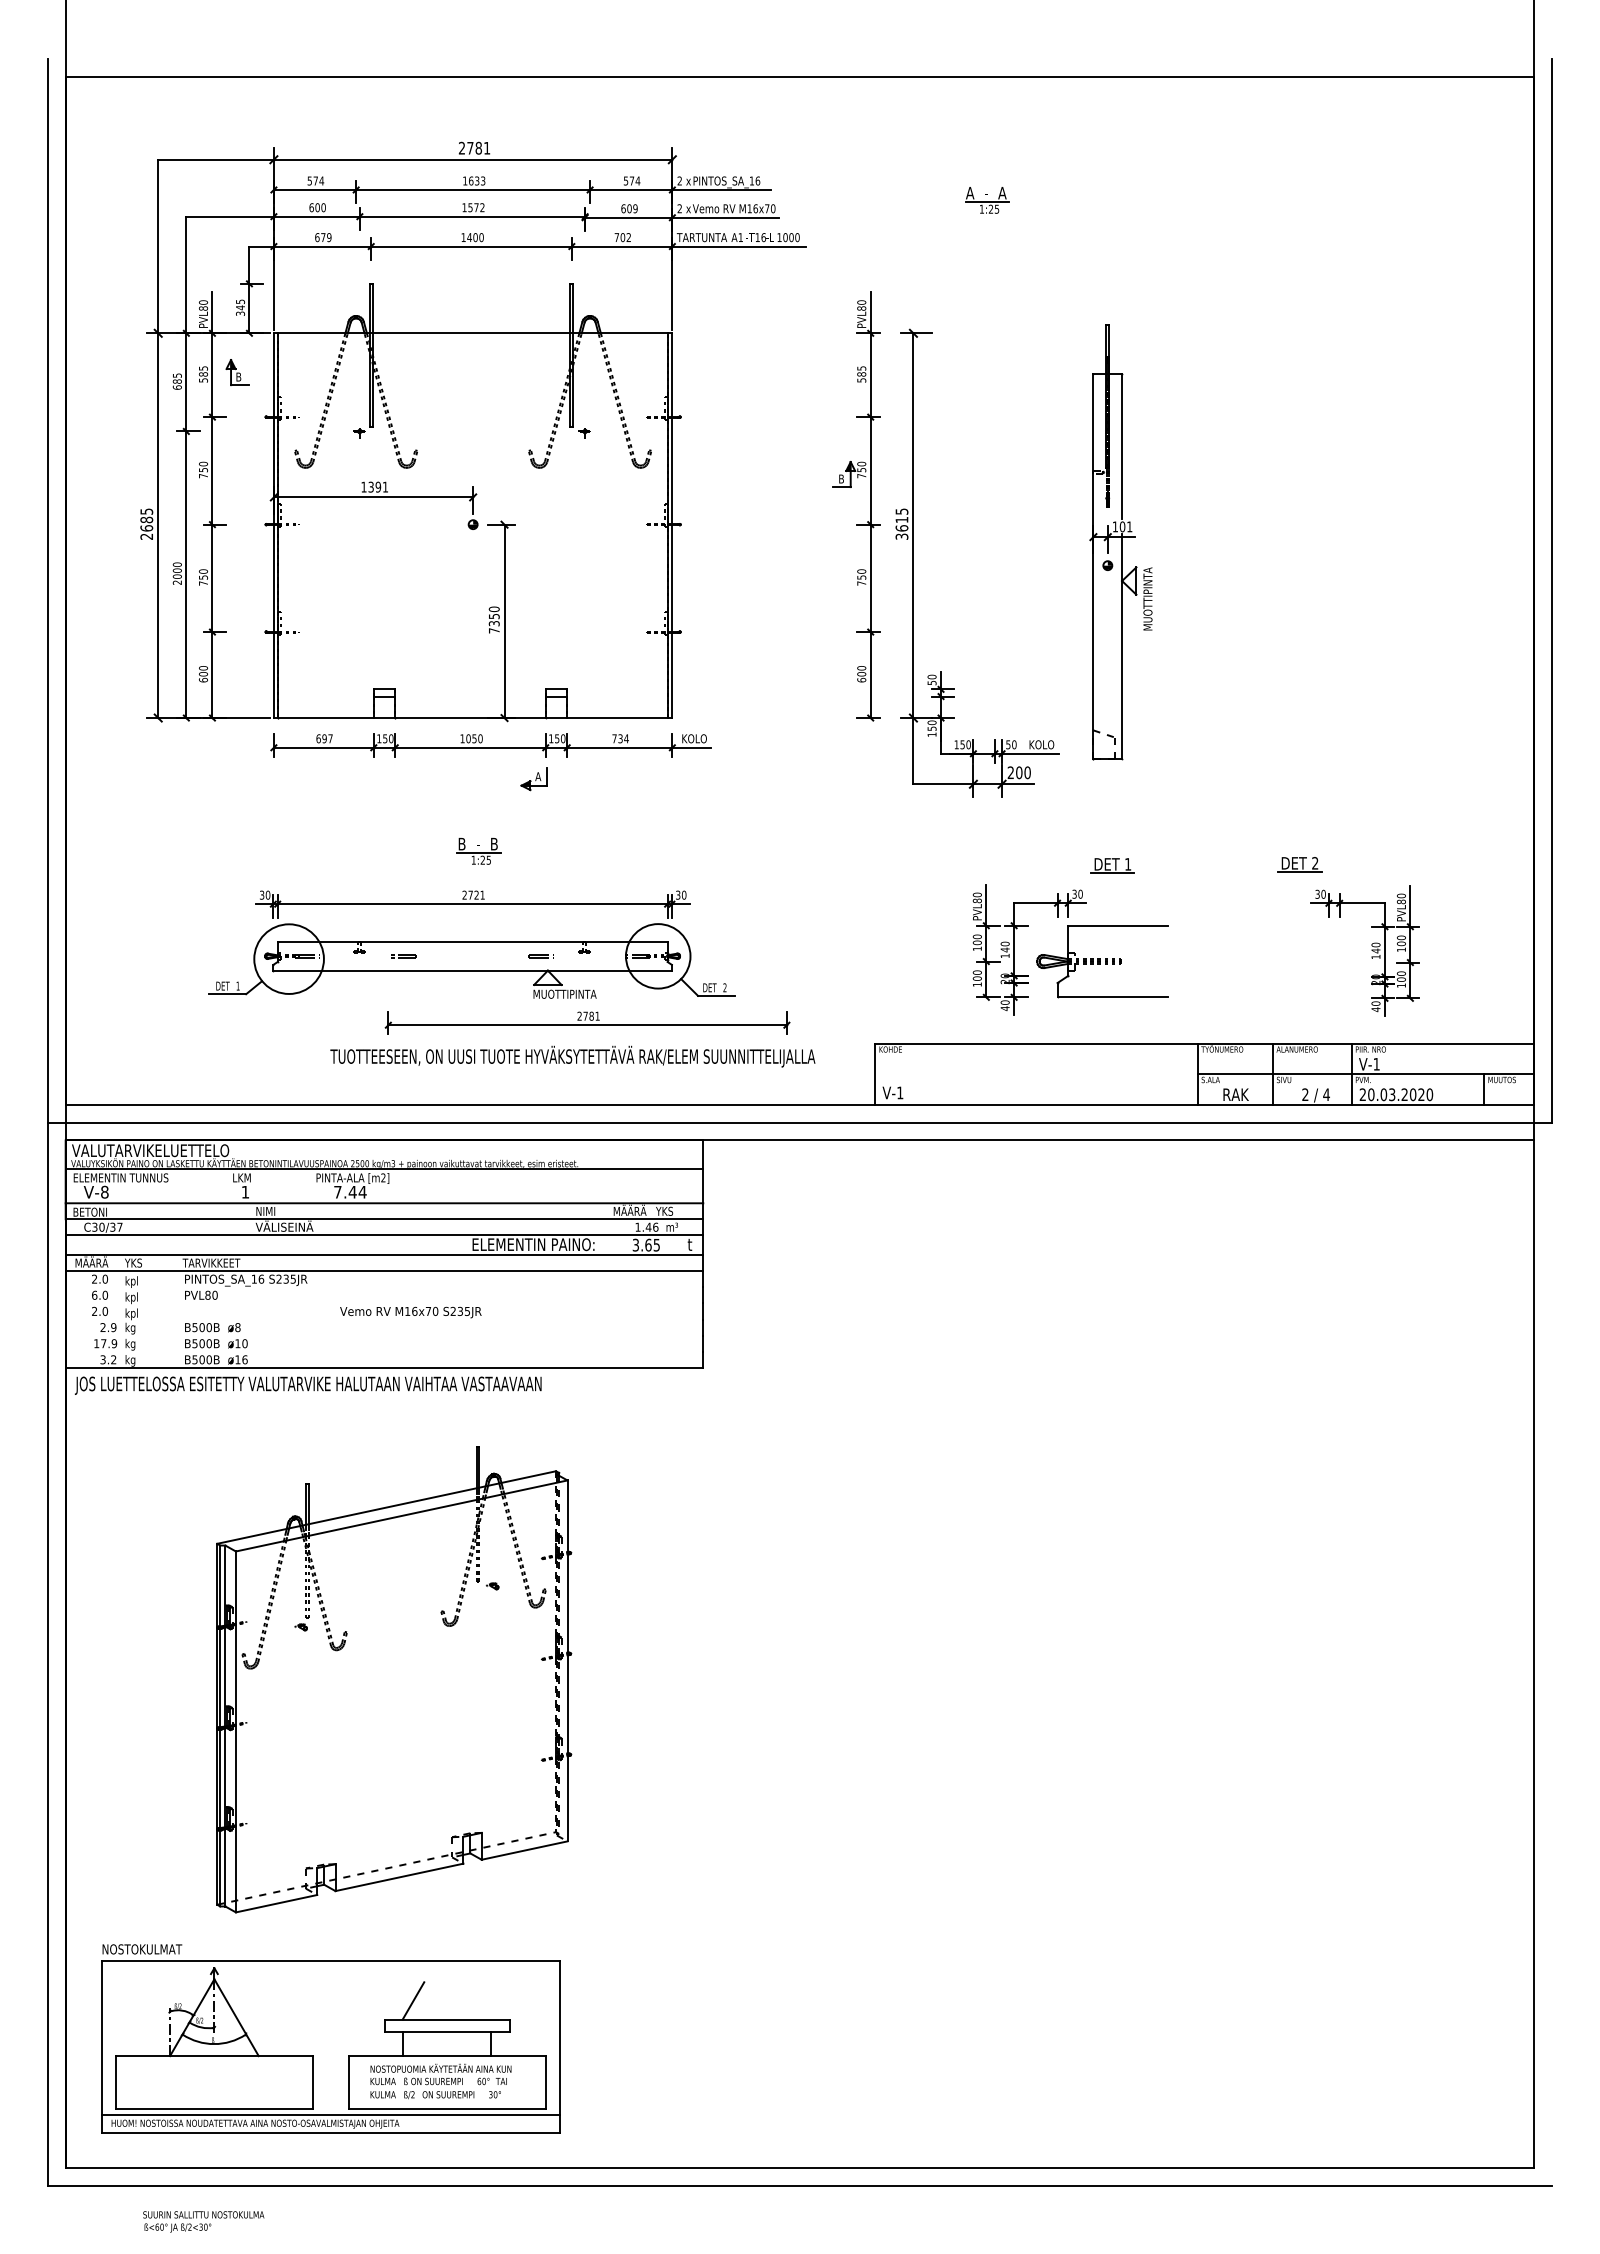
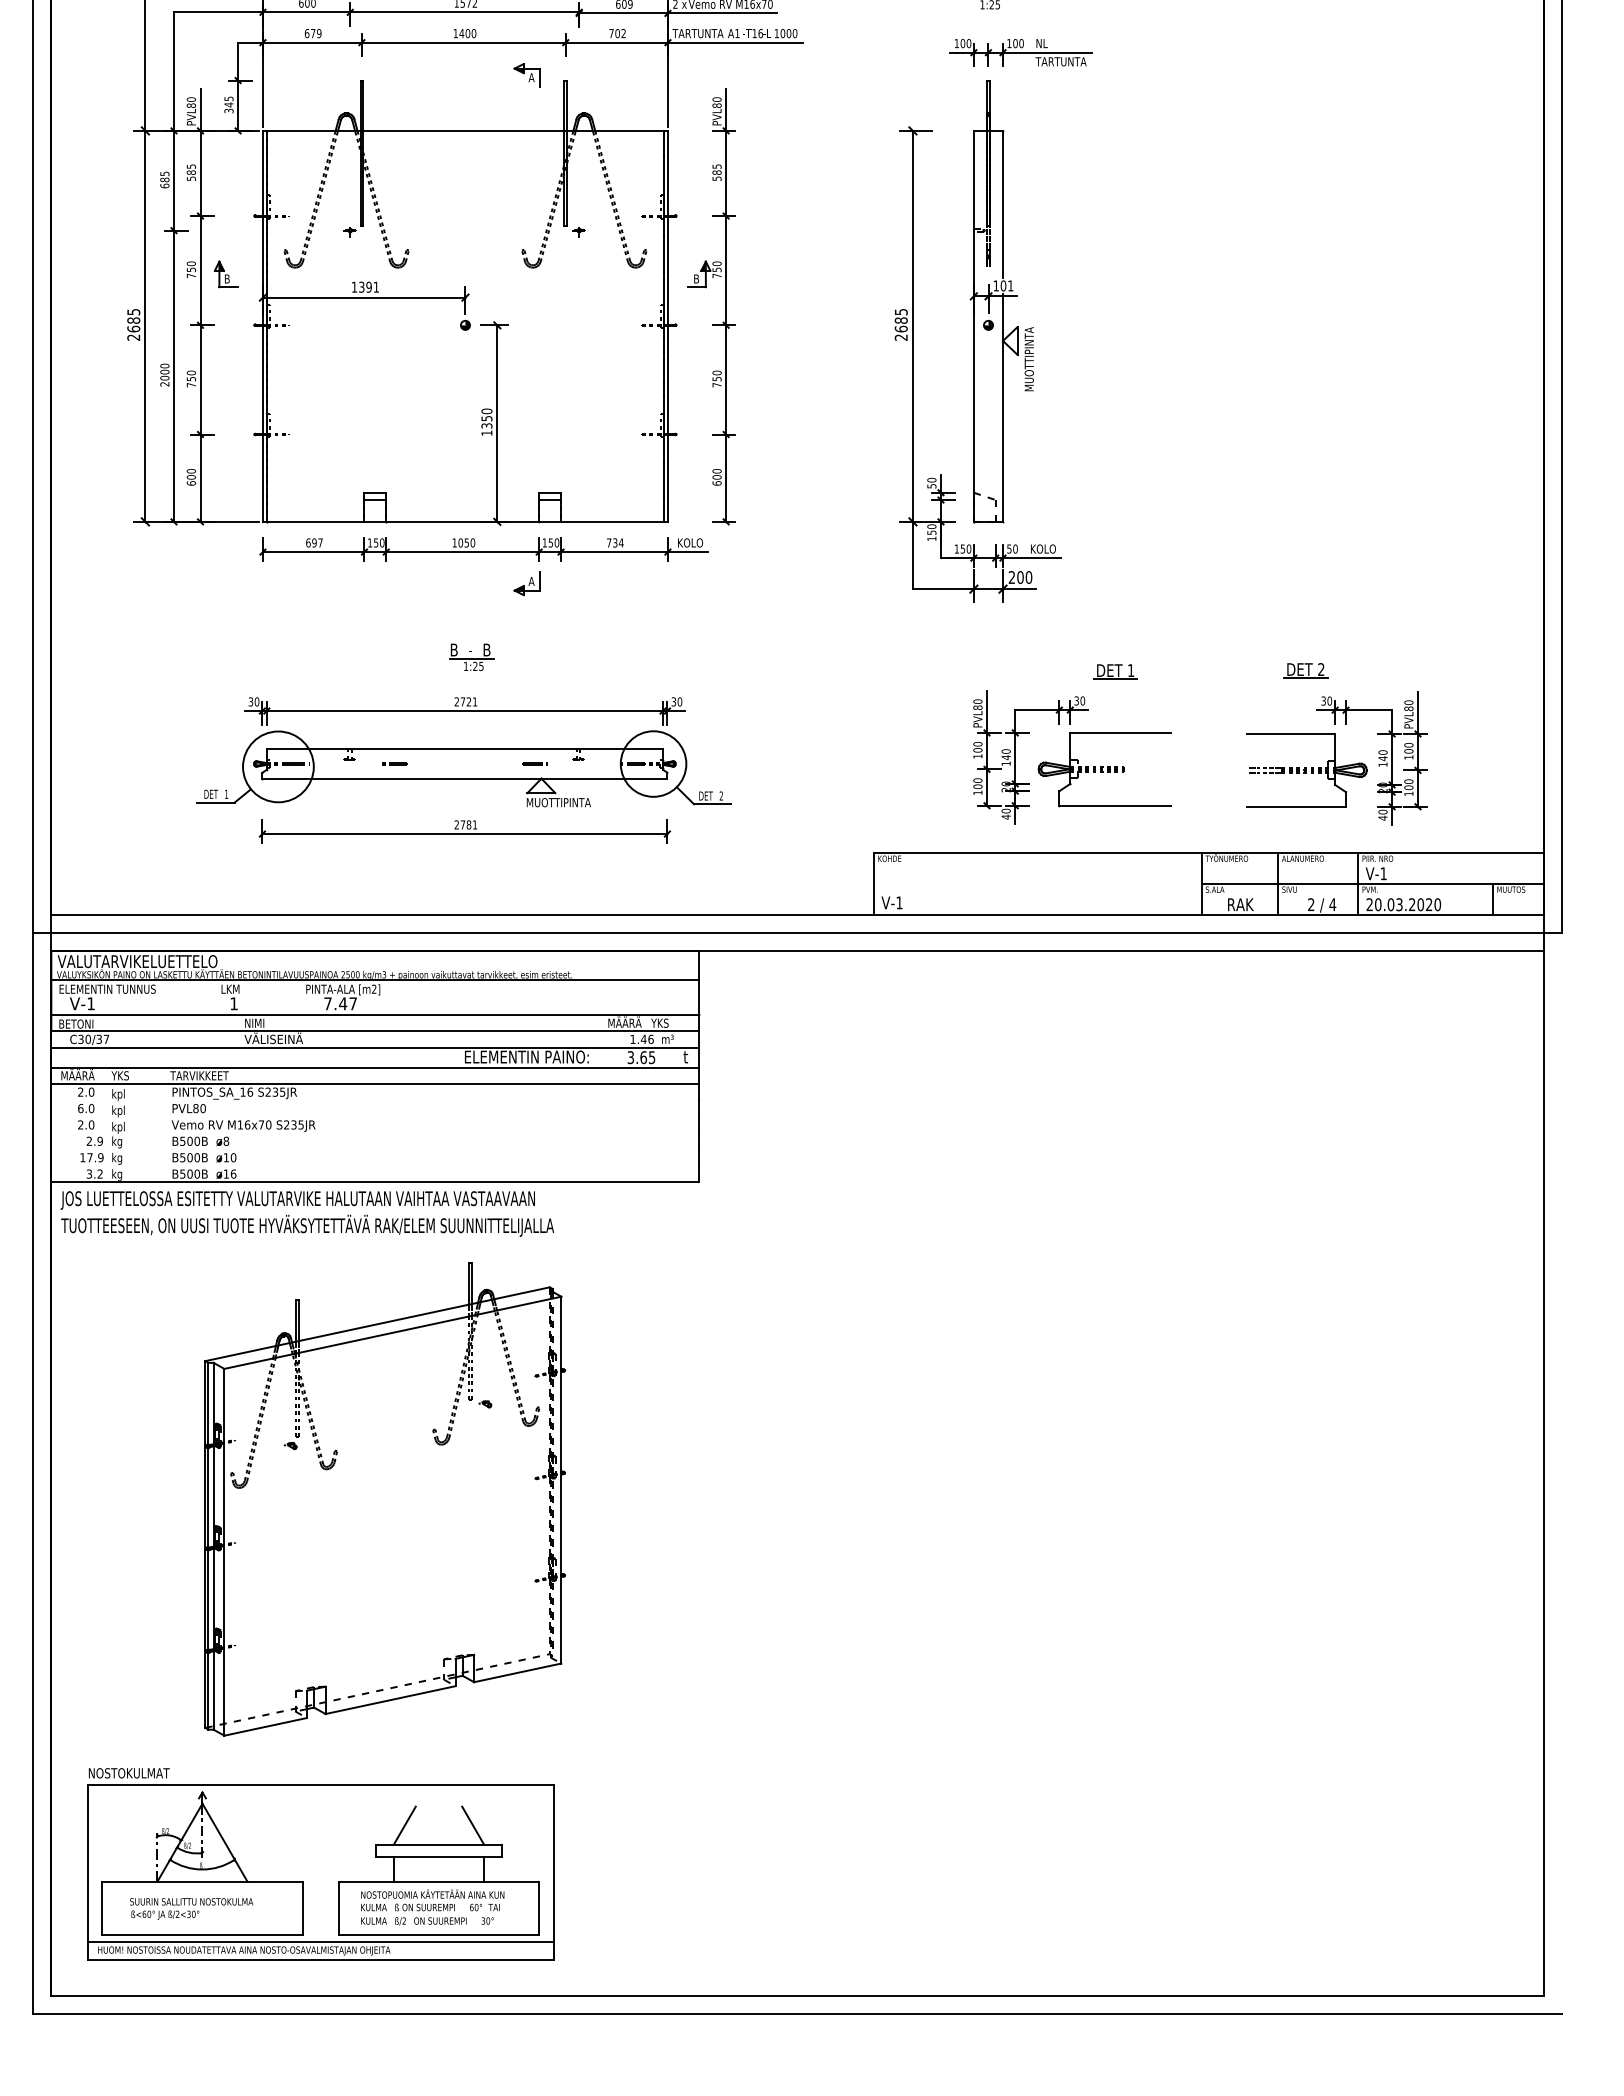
part: (1019, 256) -> (1020, 52), added
part: (533, 278) -> (526, 75), added
part: (237, 372) -> (225, 274), moved
part: (870, 506) -> (725, 306), moved
text: (901, 527) -> (900, 328), 3615 -> 2685
part: (1120, 542) -> (1001, 301), moved
text: (494, 630) -> (487, 432), 7350 -> 1350
part: (1300, 962) -> (1306, 770), added
part: (587, 1022) -> (464, 831), moved
text: (572, 1056) -> (307, 1225), moved
text: (104, 1191) -> (90, 1003), V-8 -> V-1
text: (362, 1192) -> (352, 1004), 7.44 -> 7.47
text: (410, 1312) -> (243, 1126), moved
line: (480, 2000) -> (472, 1825), added
text: (203, 2221) -> (191, 1908), moved

